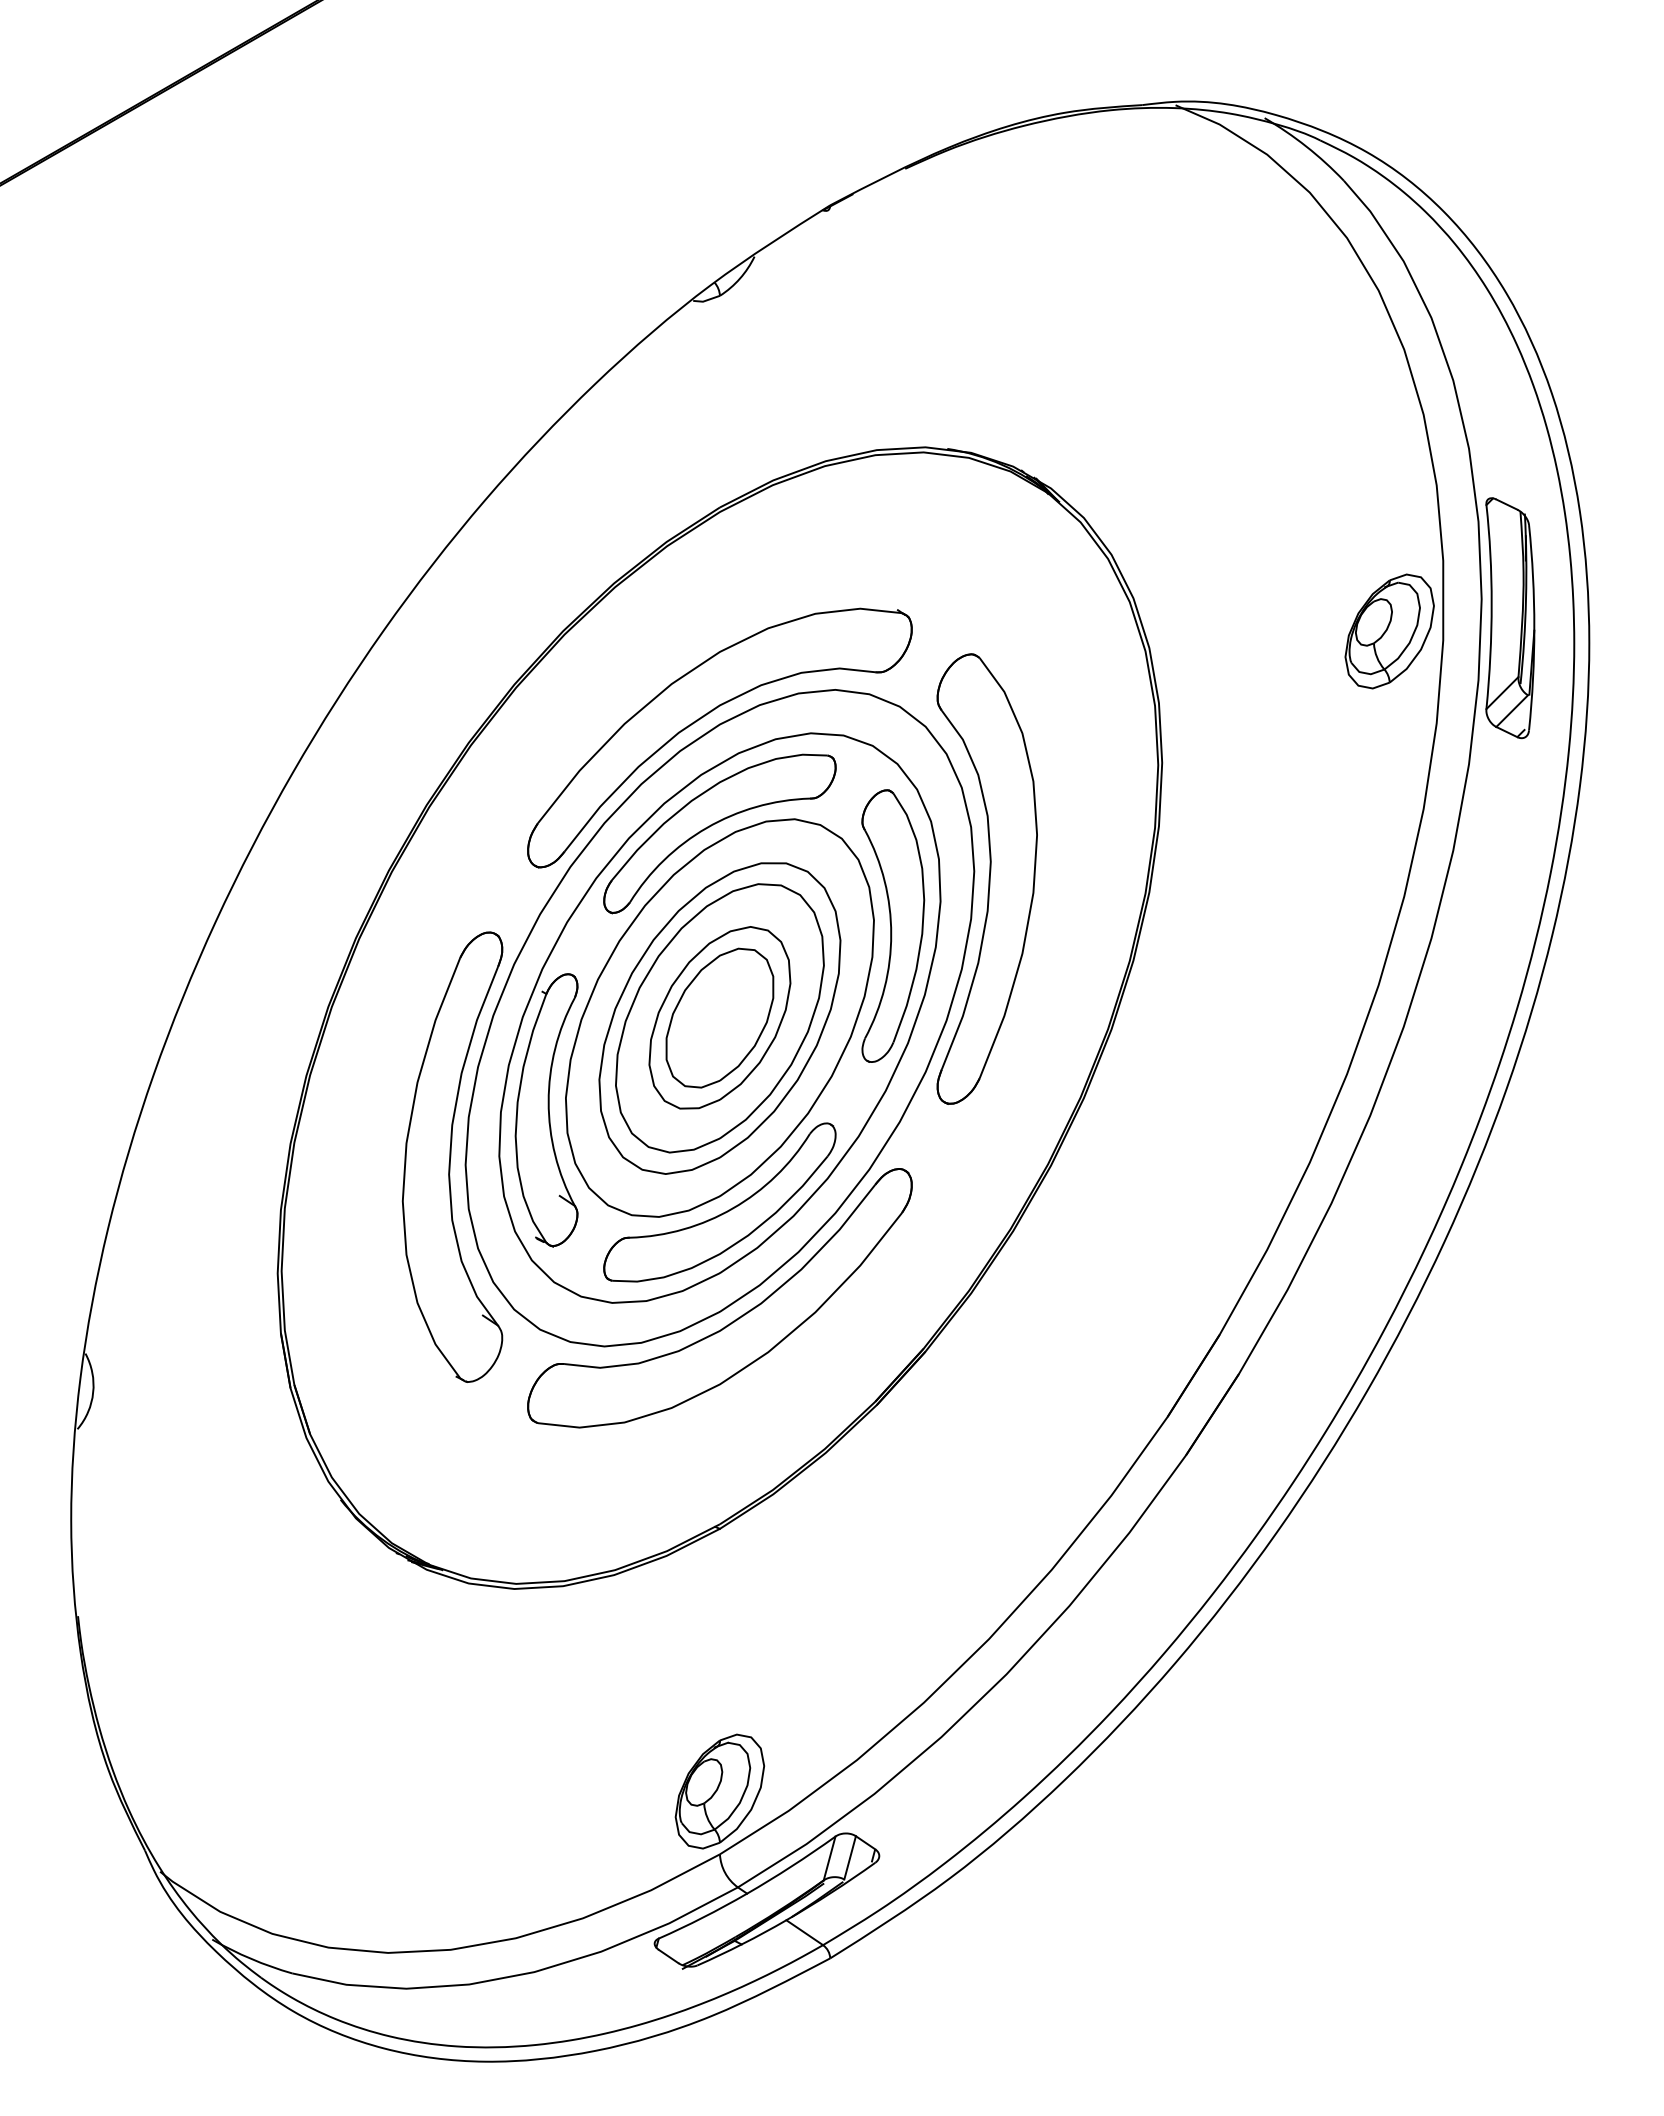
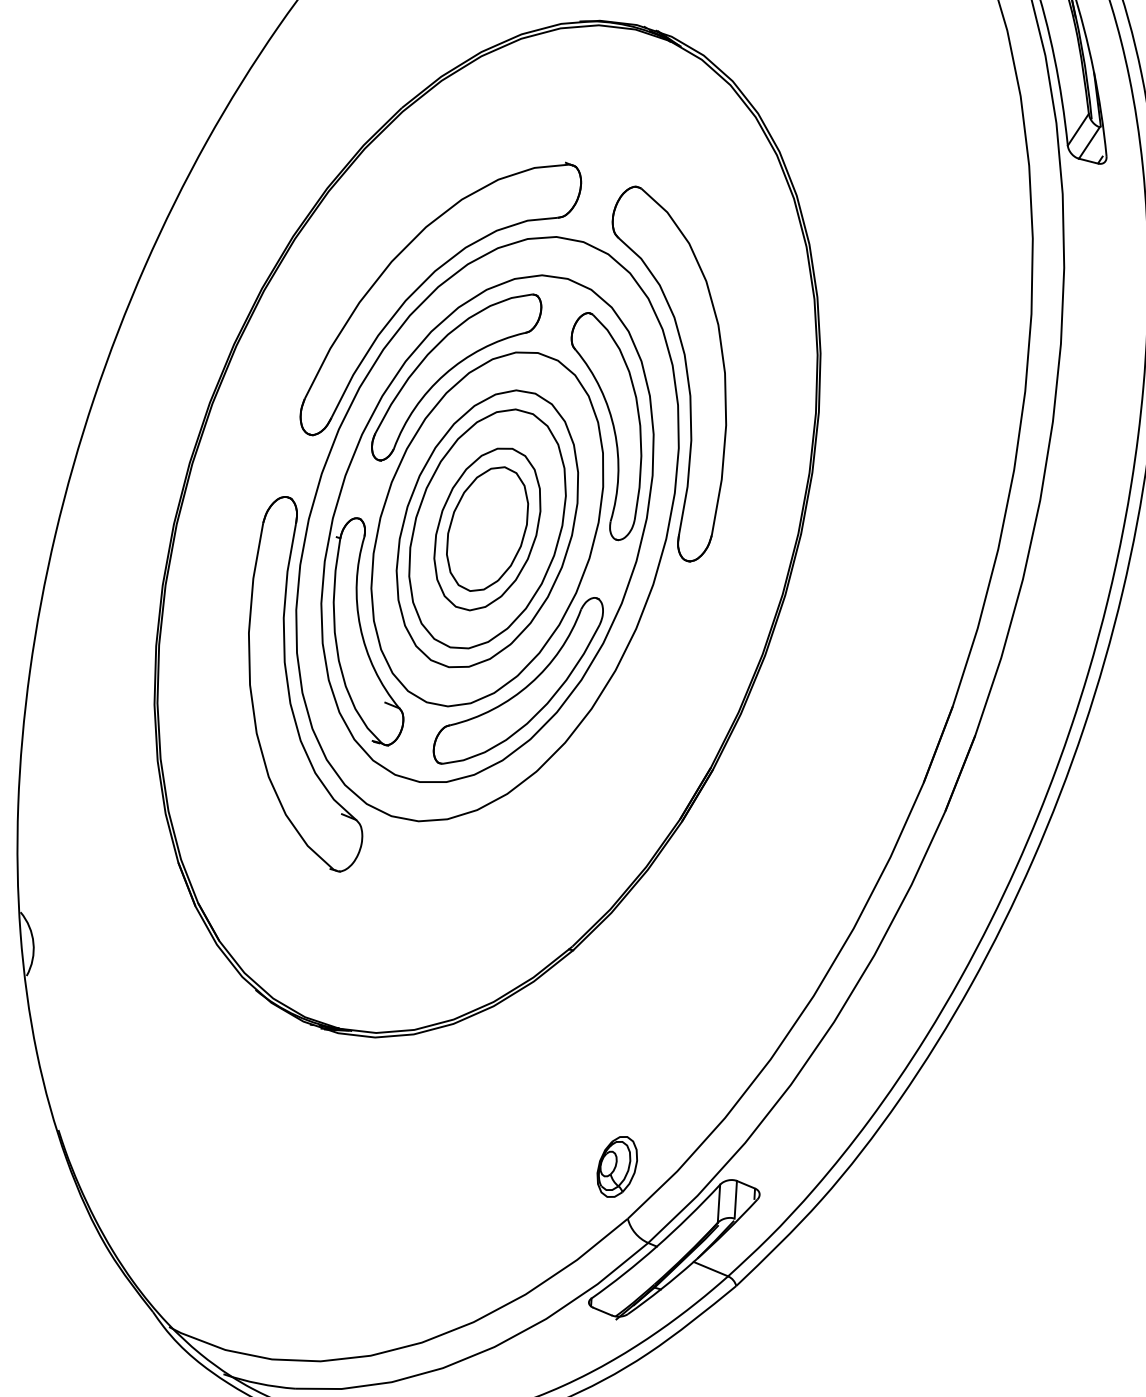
part: (1389, 631) -> (974, 97), removed
part: (733, 1320) -> (549, 776), removed
part: (719, 1791) -> (616, 1167), size x0.6

